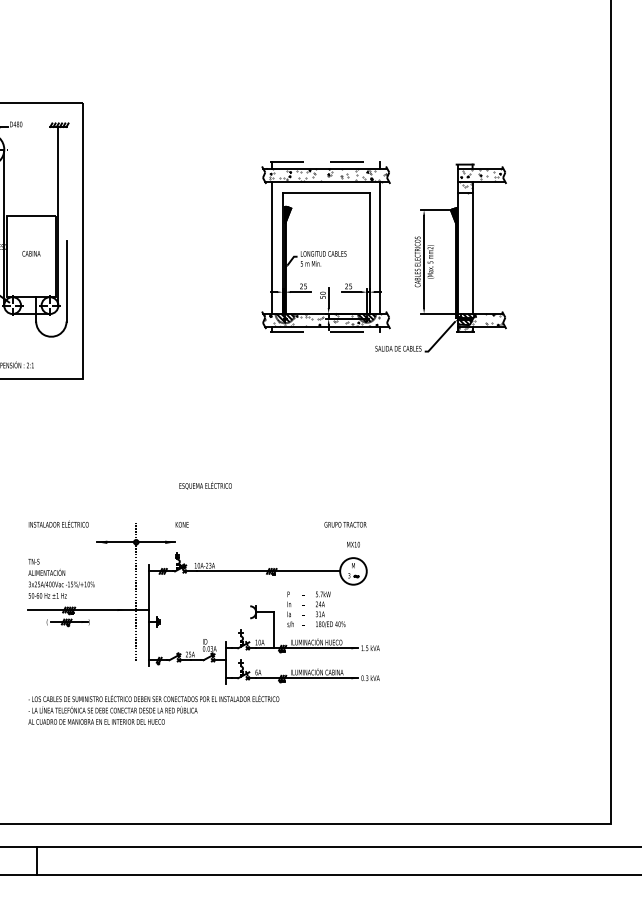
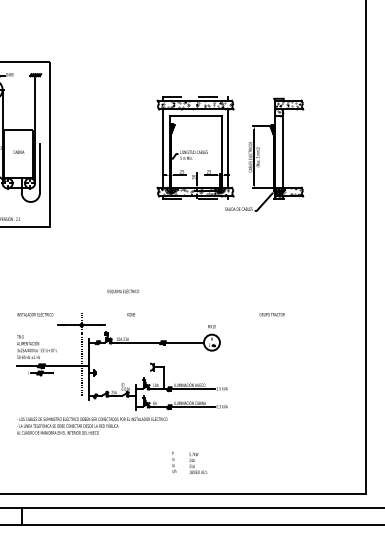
text: (180, 524) -> (130, 314), moved
text: (344, 524) -> (271, 314), moved
text: (331, 607) -> (198, 462), moved
text: (290, 609) -> (174, 462), moved

